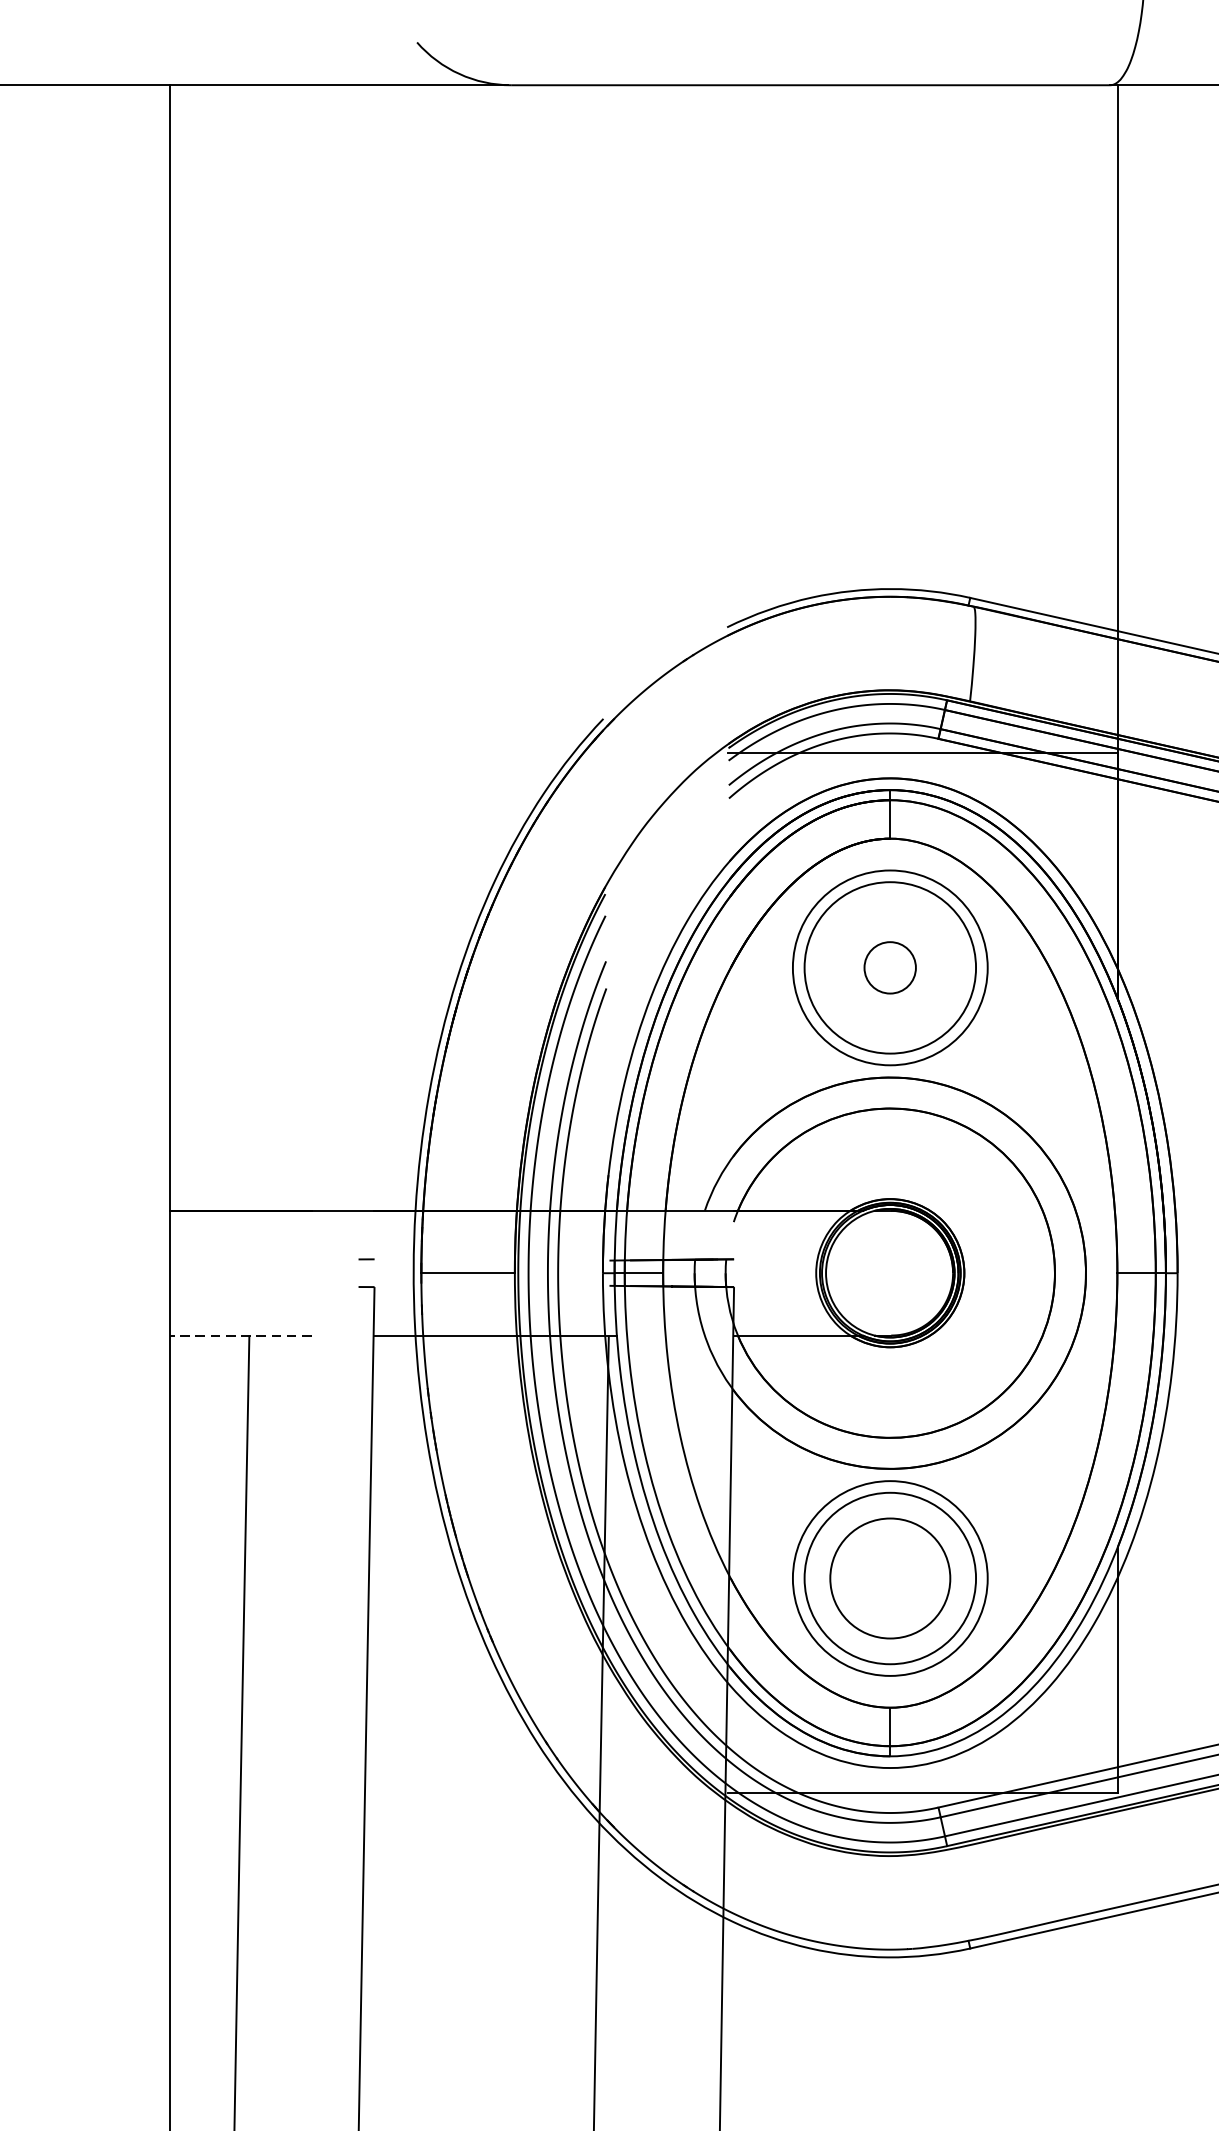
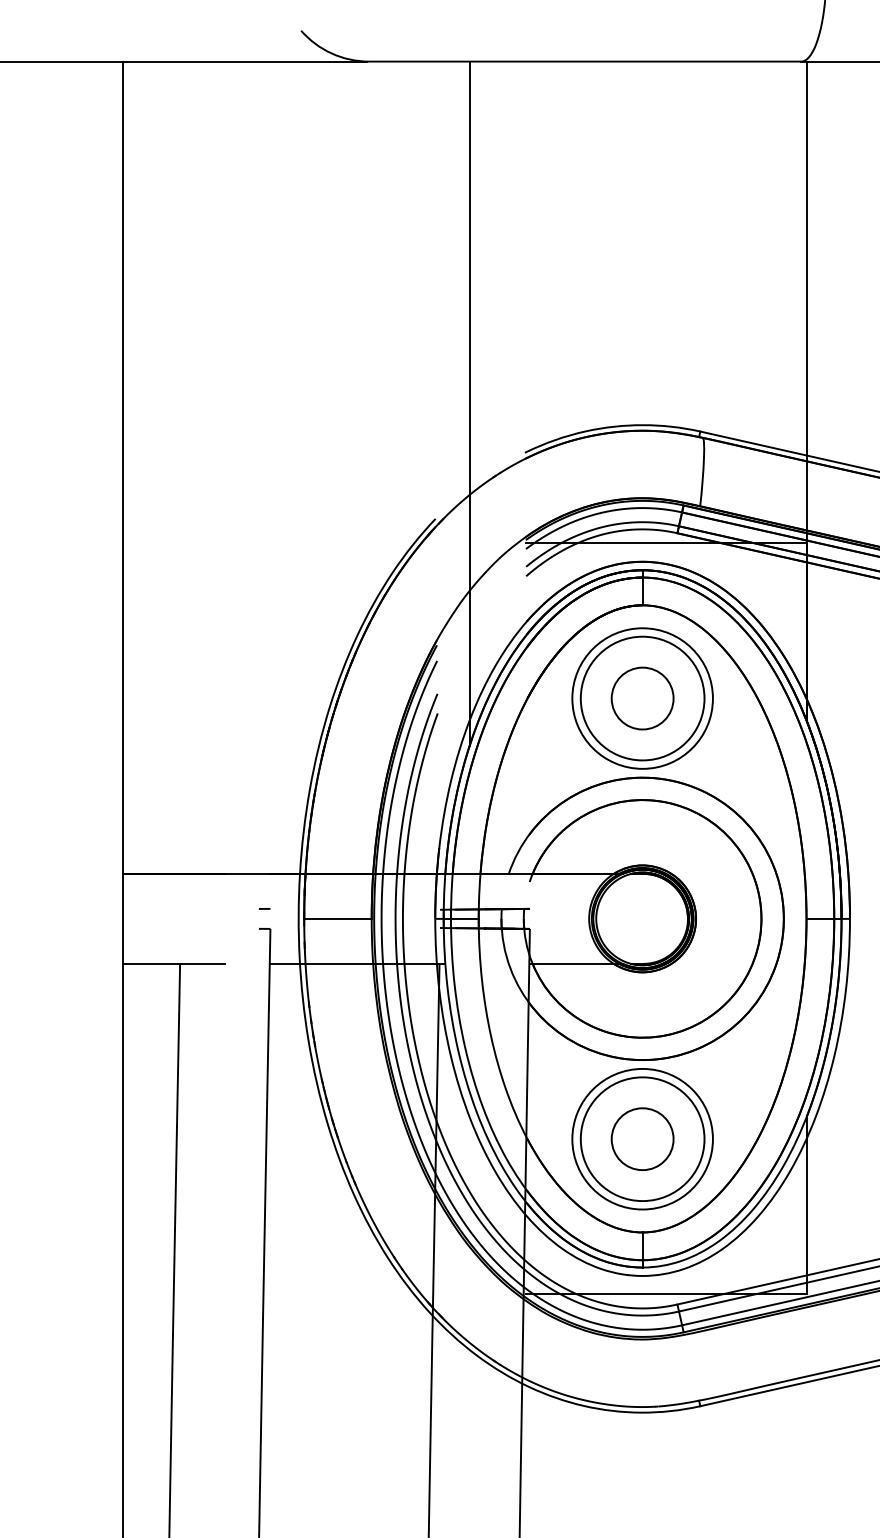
line: (650, 559) -> (469, 403), added
circle: (890, 967) -> (642, 698), size x1.67
line: (240, 1335) -> (173, 963), dashed -> solid
circle: (890, 1578) -> (642, 1139), size x0.71

